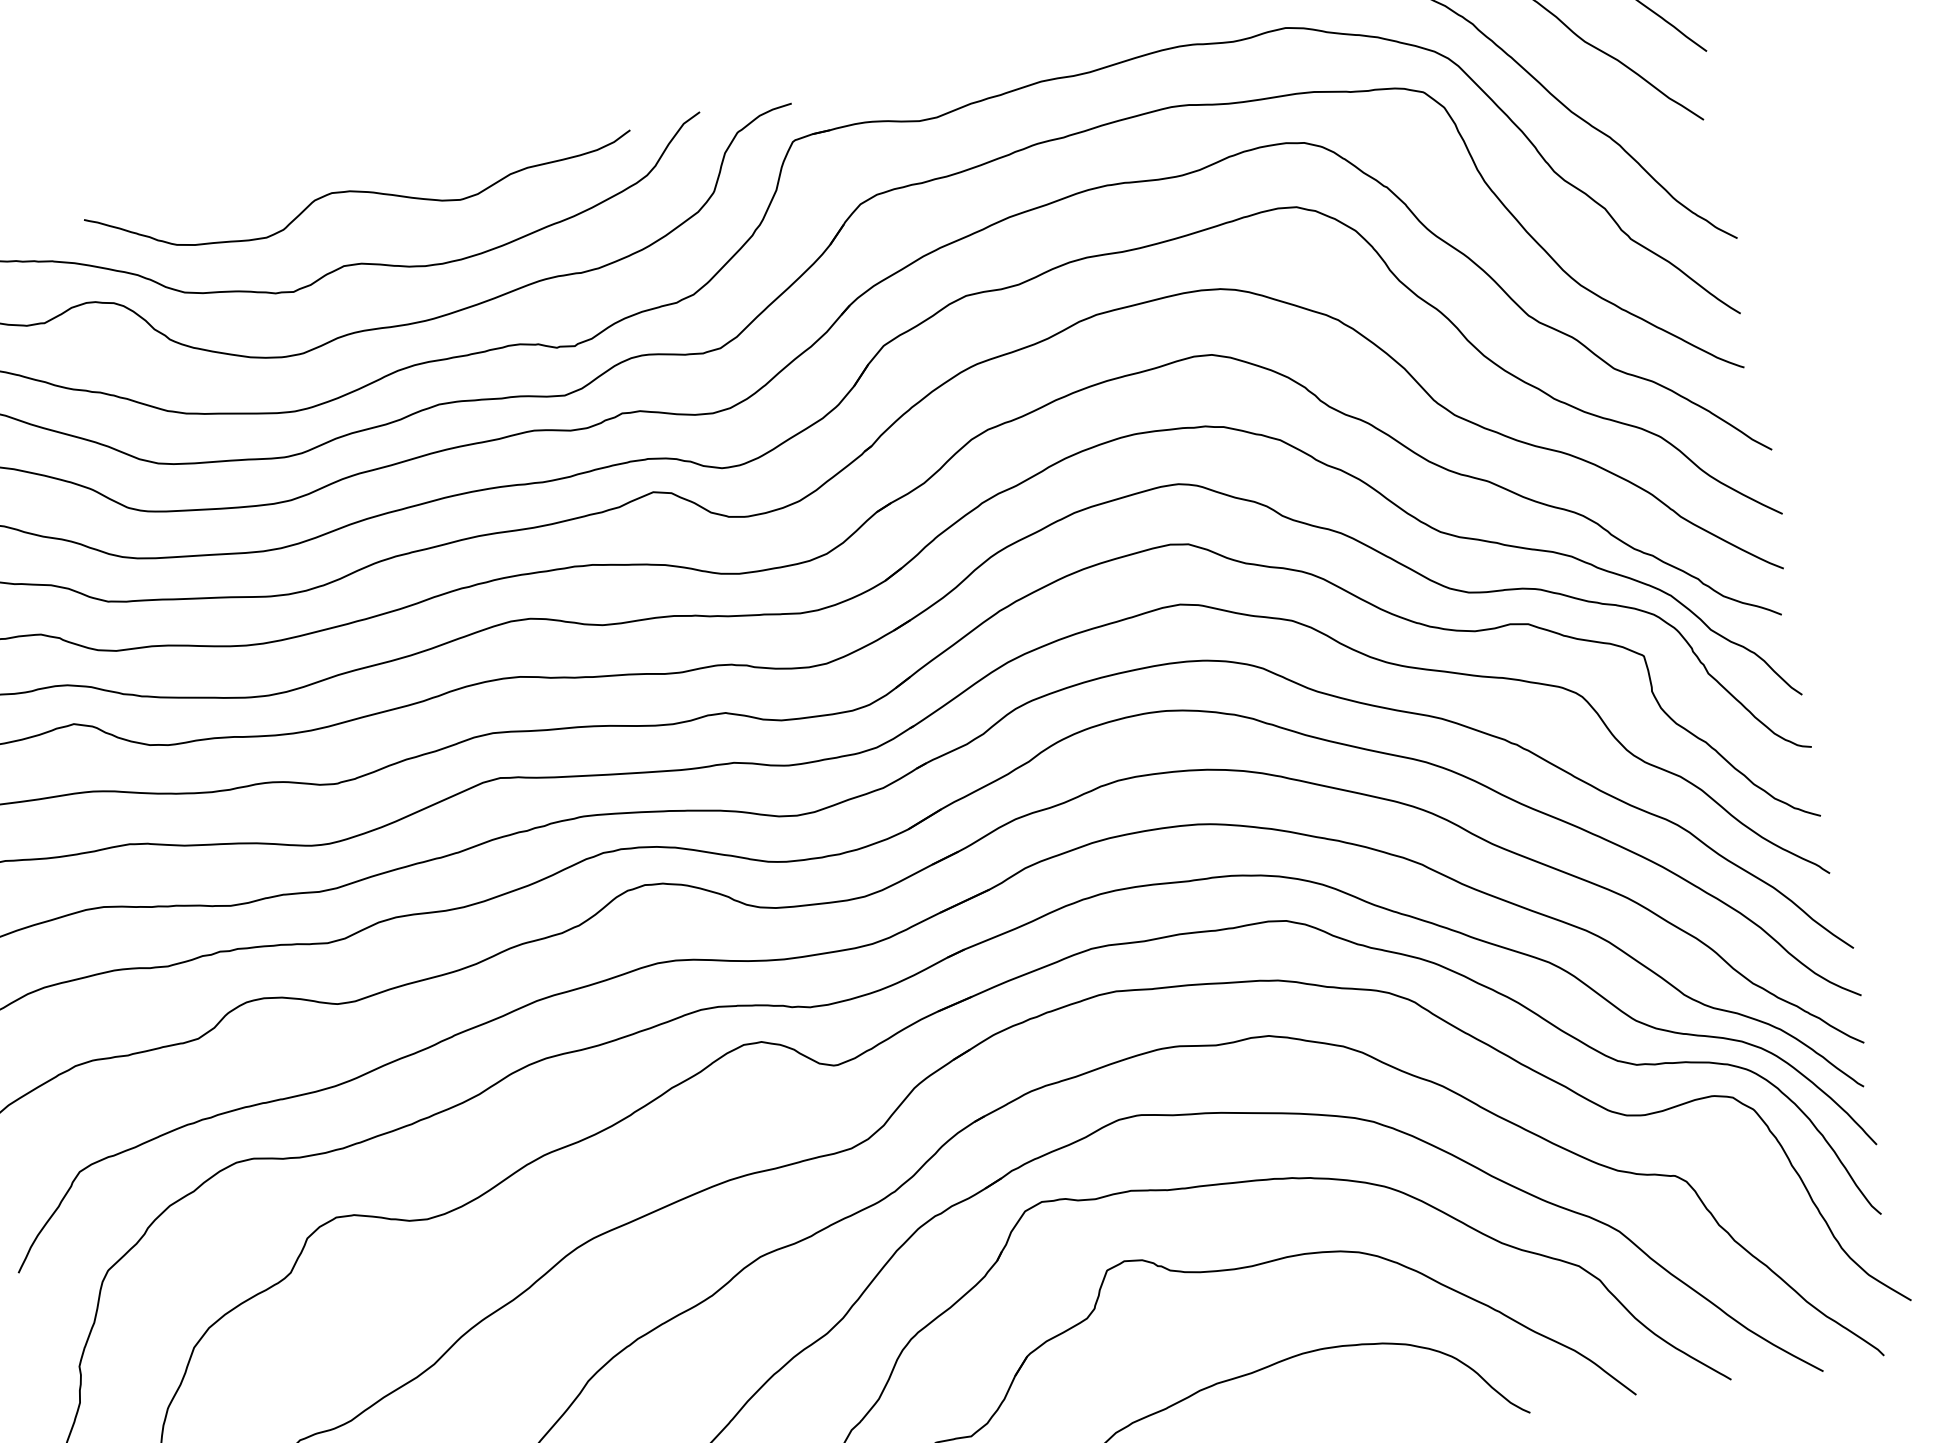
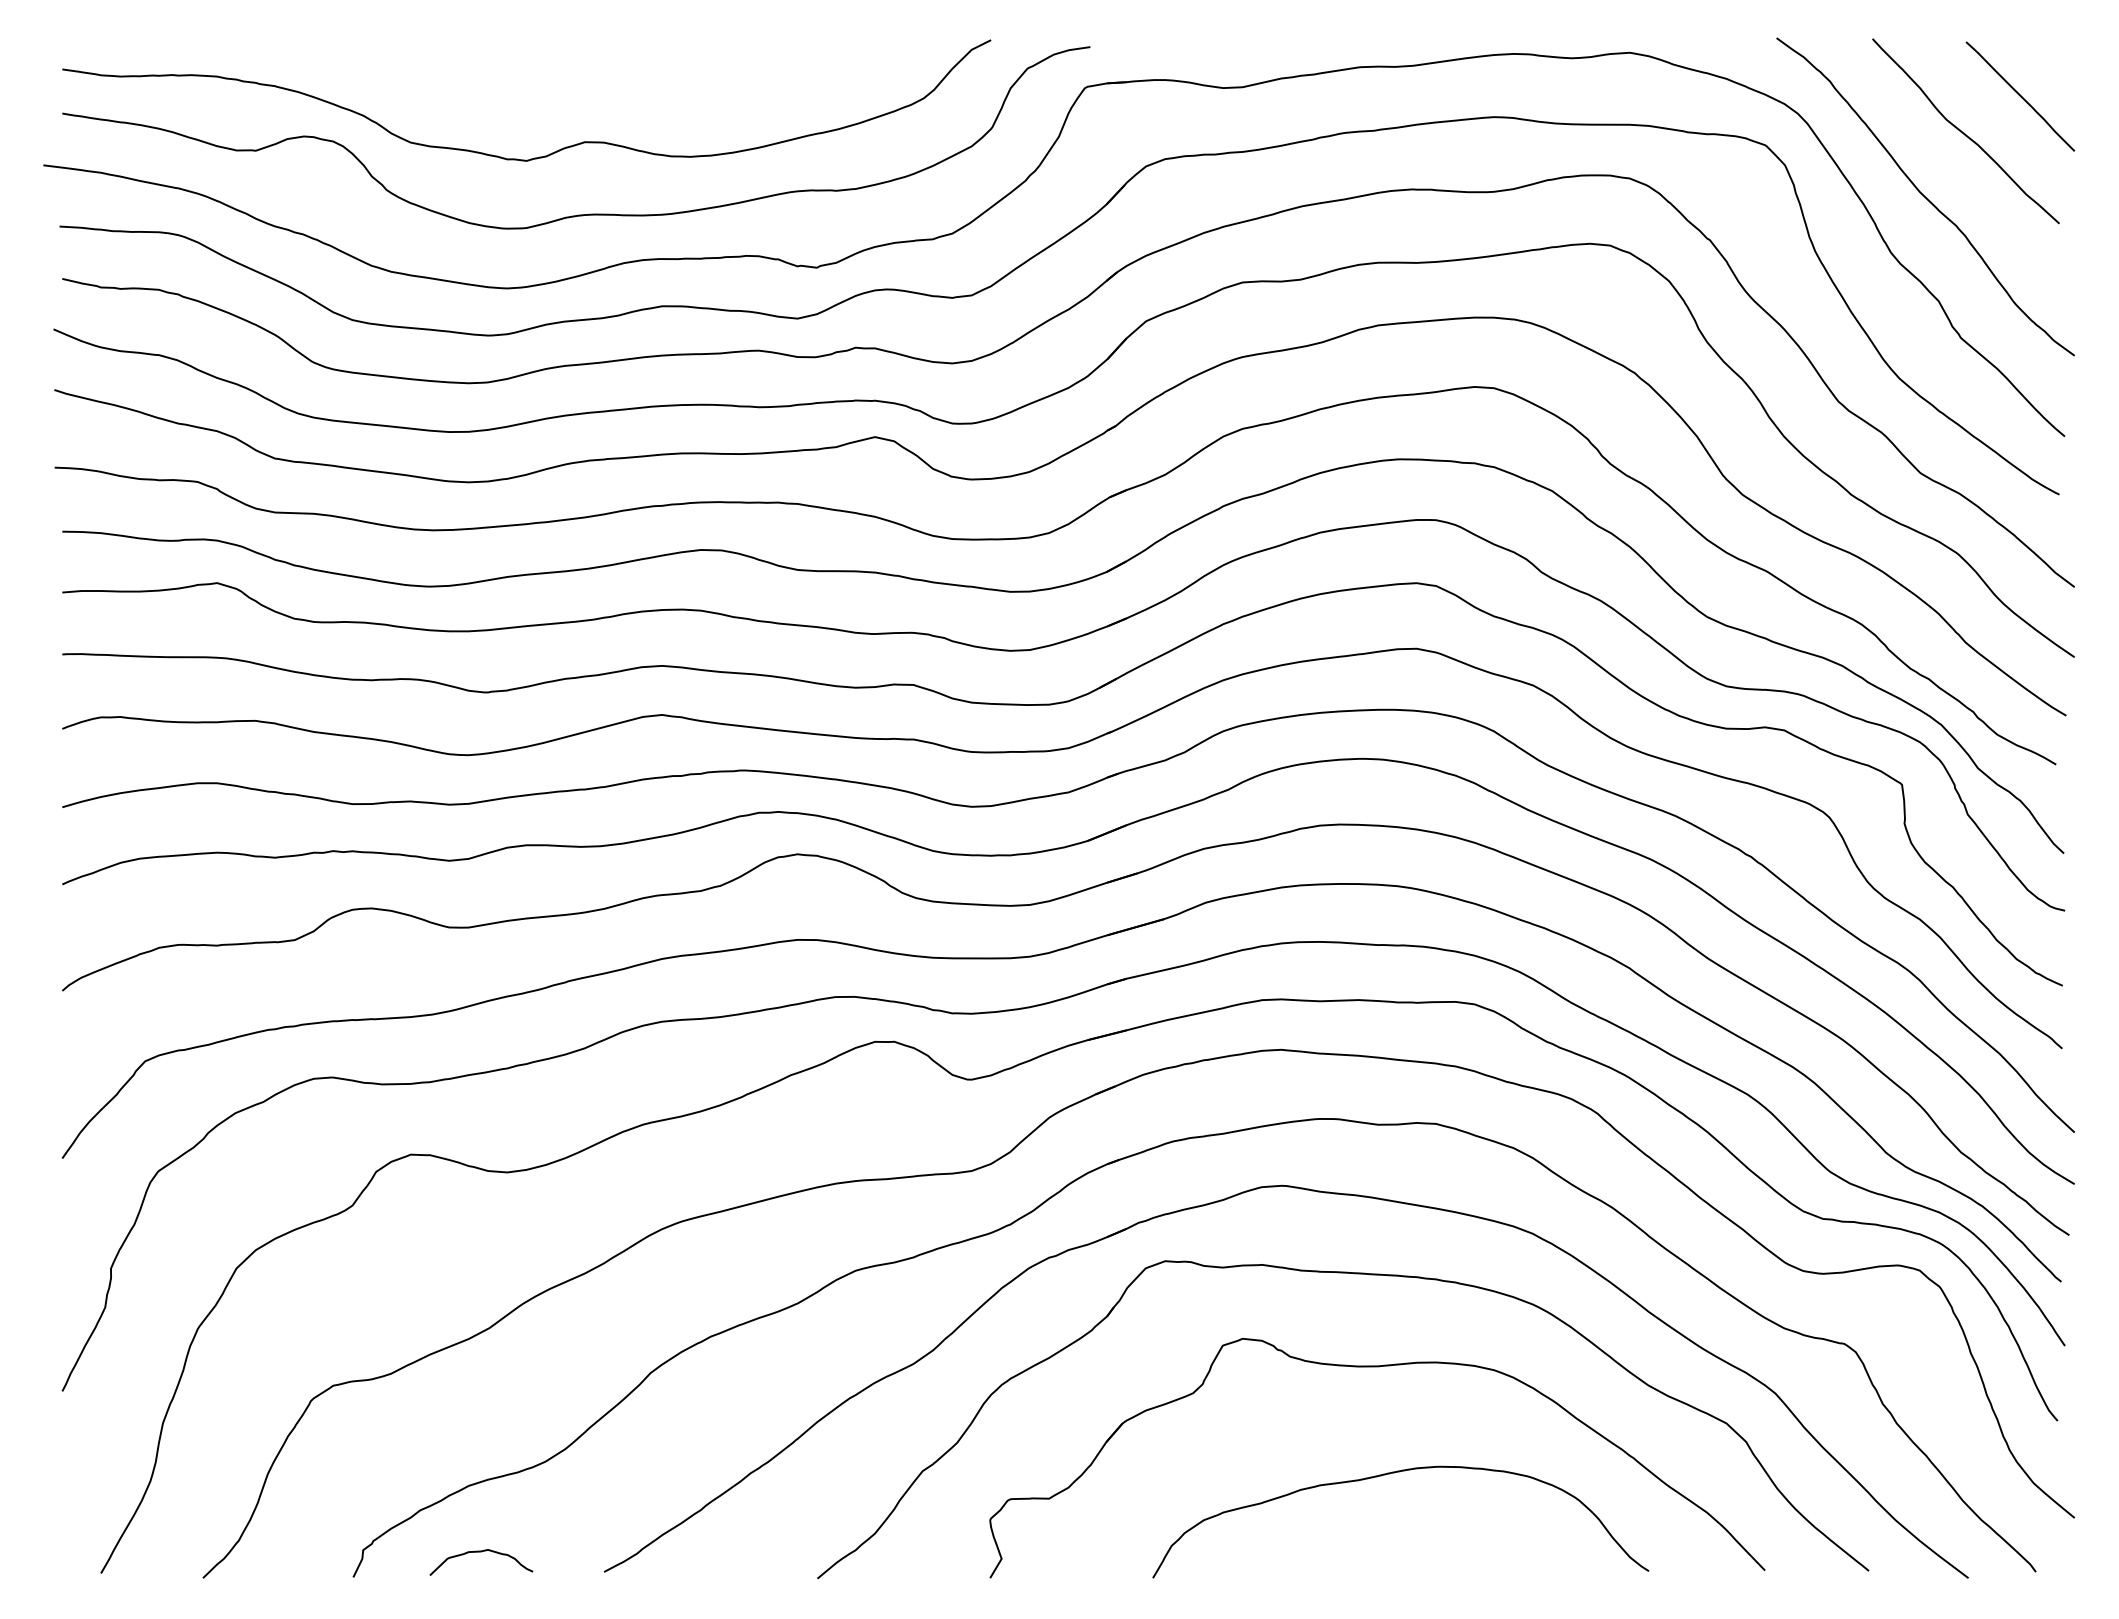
curve: (362, 192) -> (617, 67), removed

